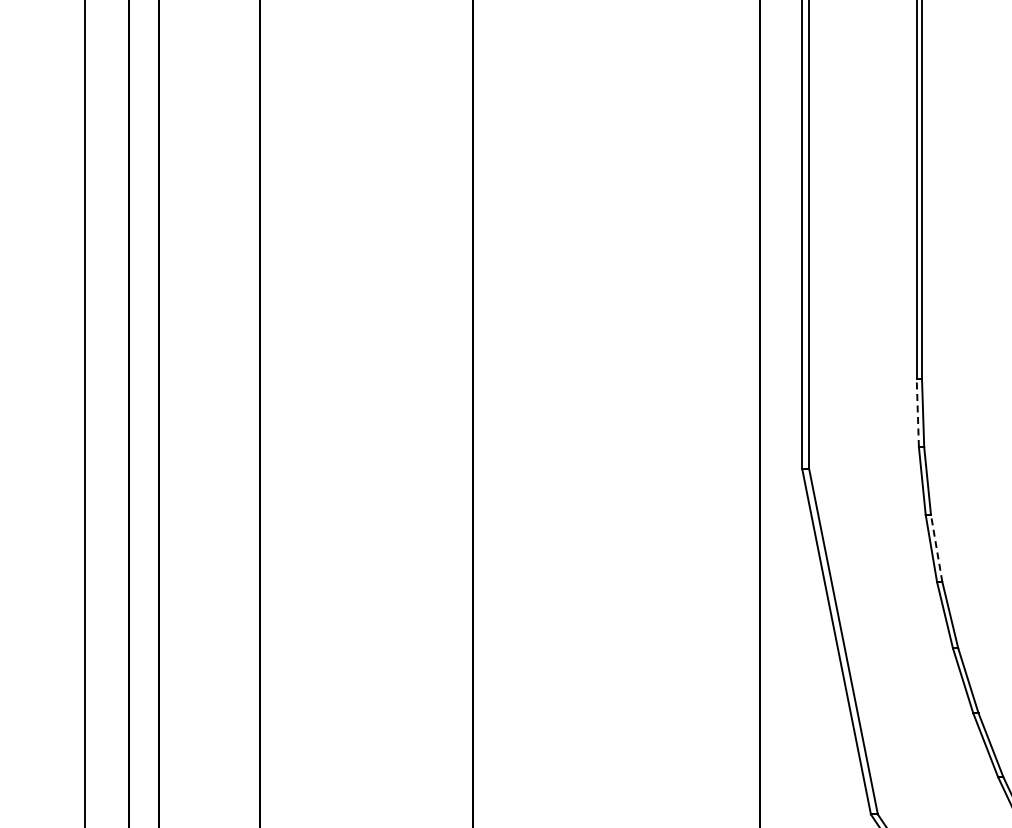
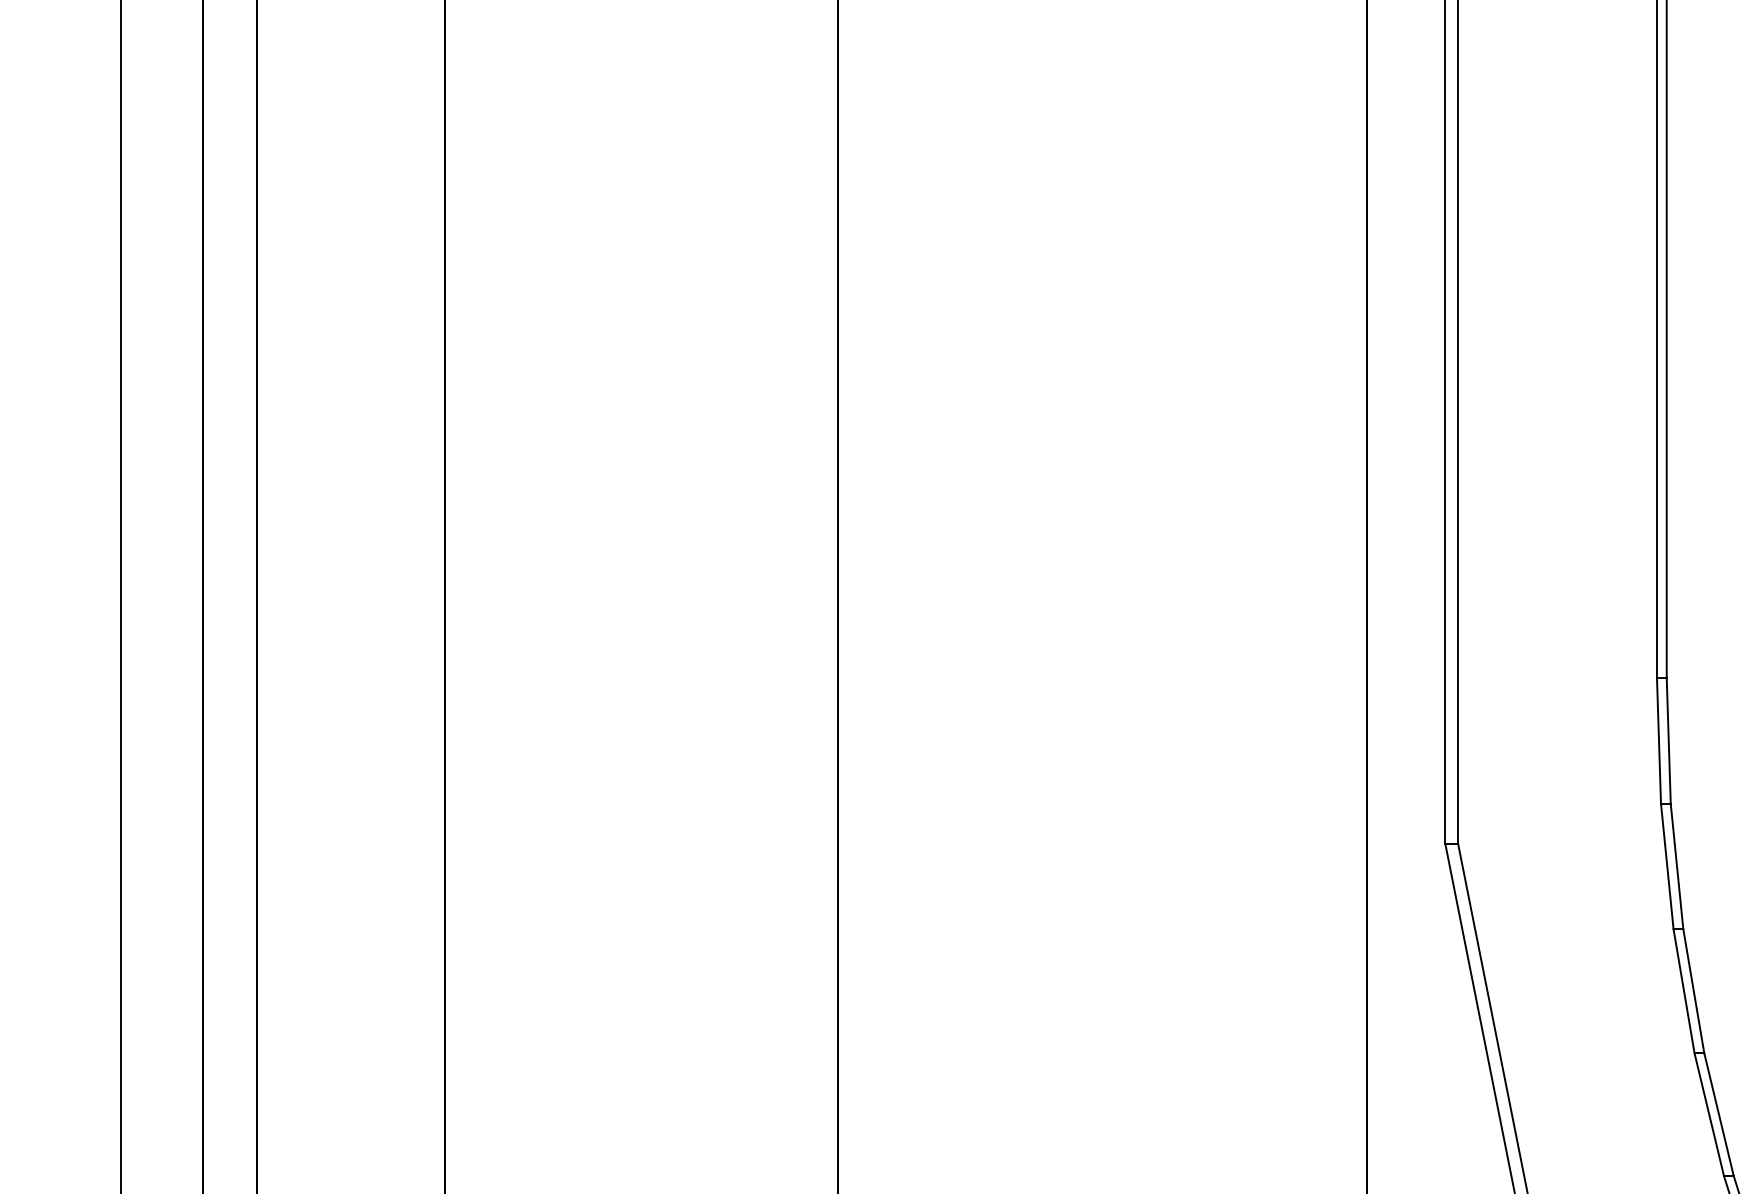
line: (917, 412) -> (1658, 740), dashed -> solid
line: (936, 547) -> (1693, 989), dashed -> solid

